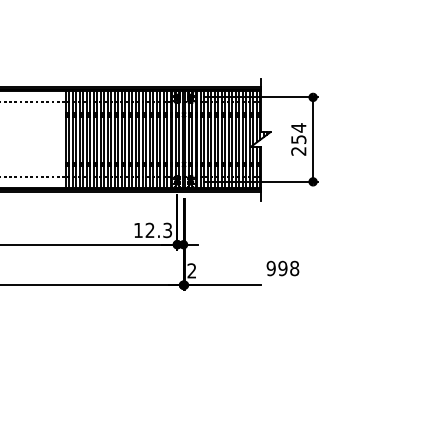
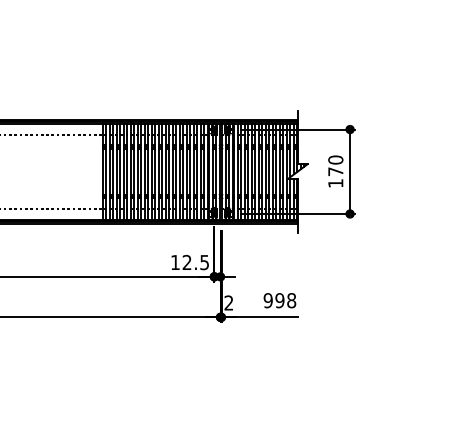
text: (298, 139) -> (335, 171), 254 -> 170
text: (167, 229) -> (204, 261), 12.3 -> 12.5
text: (282, 268) -> (279, 300), moved

